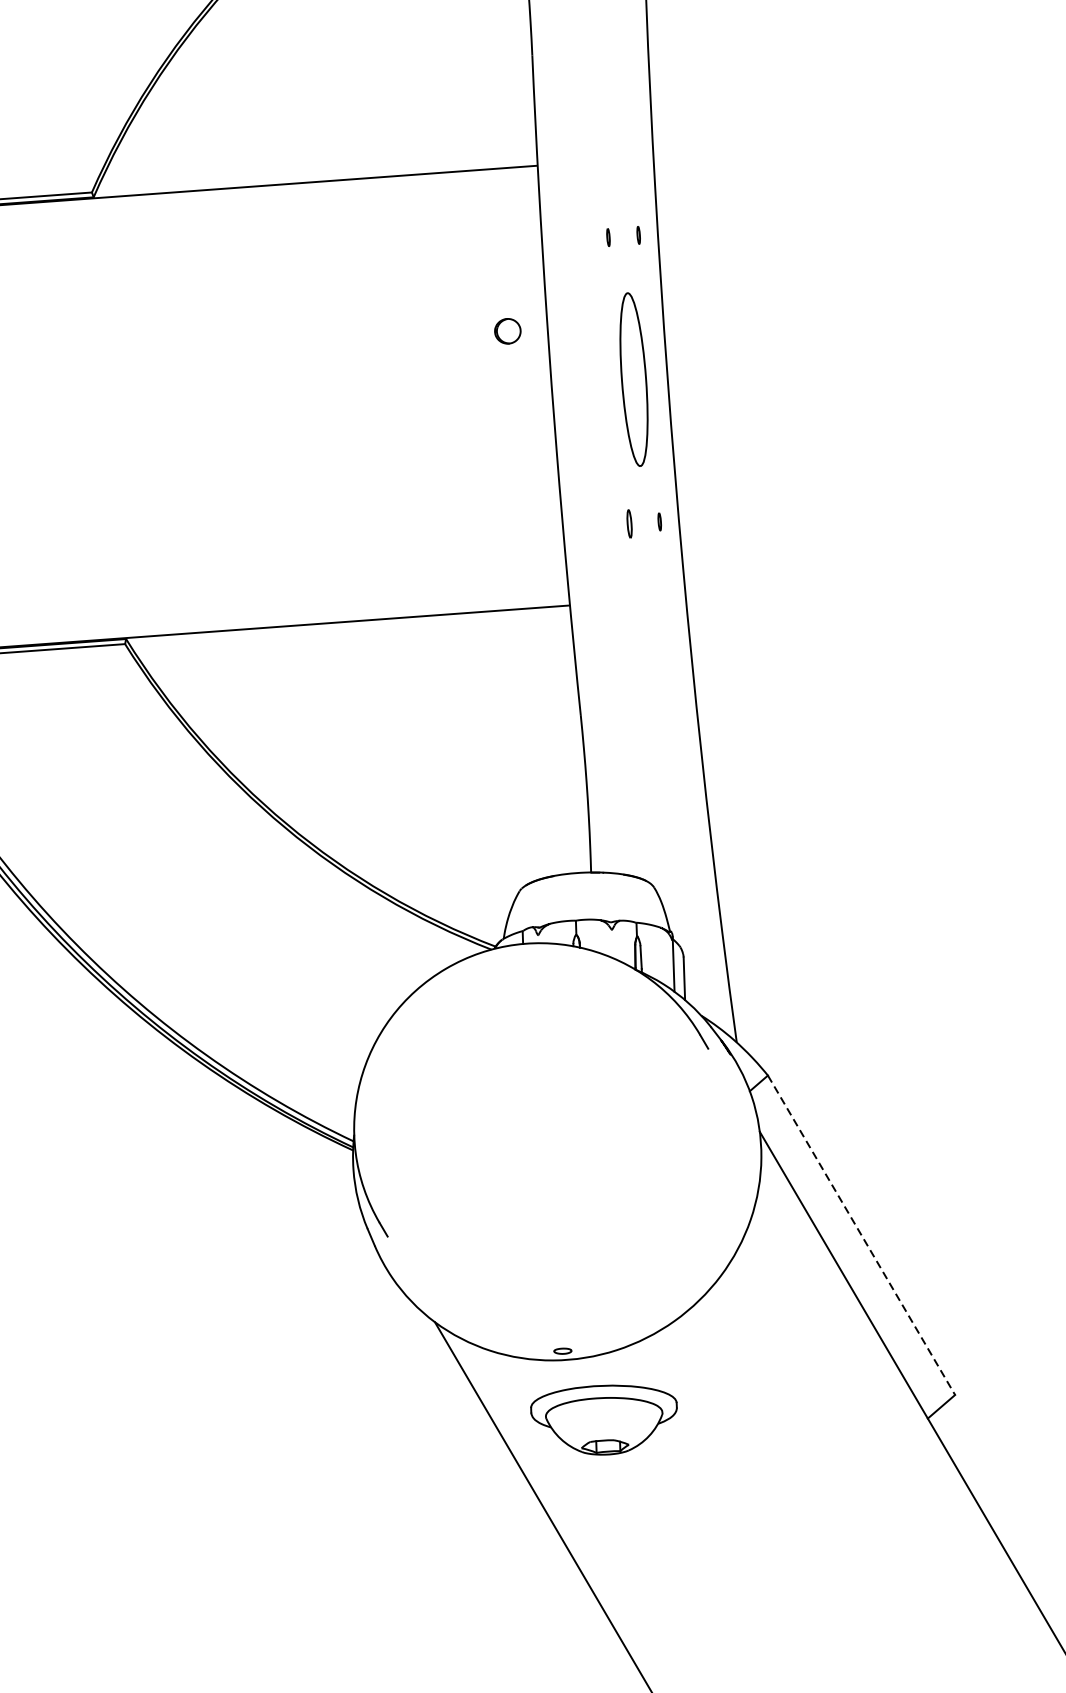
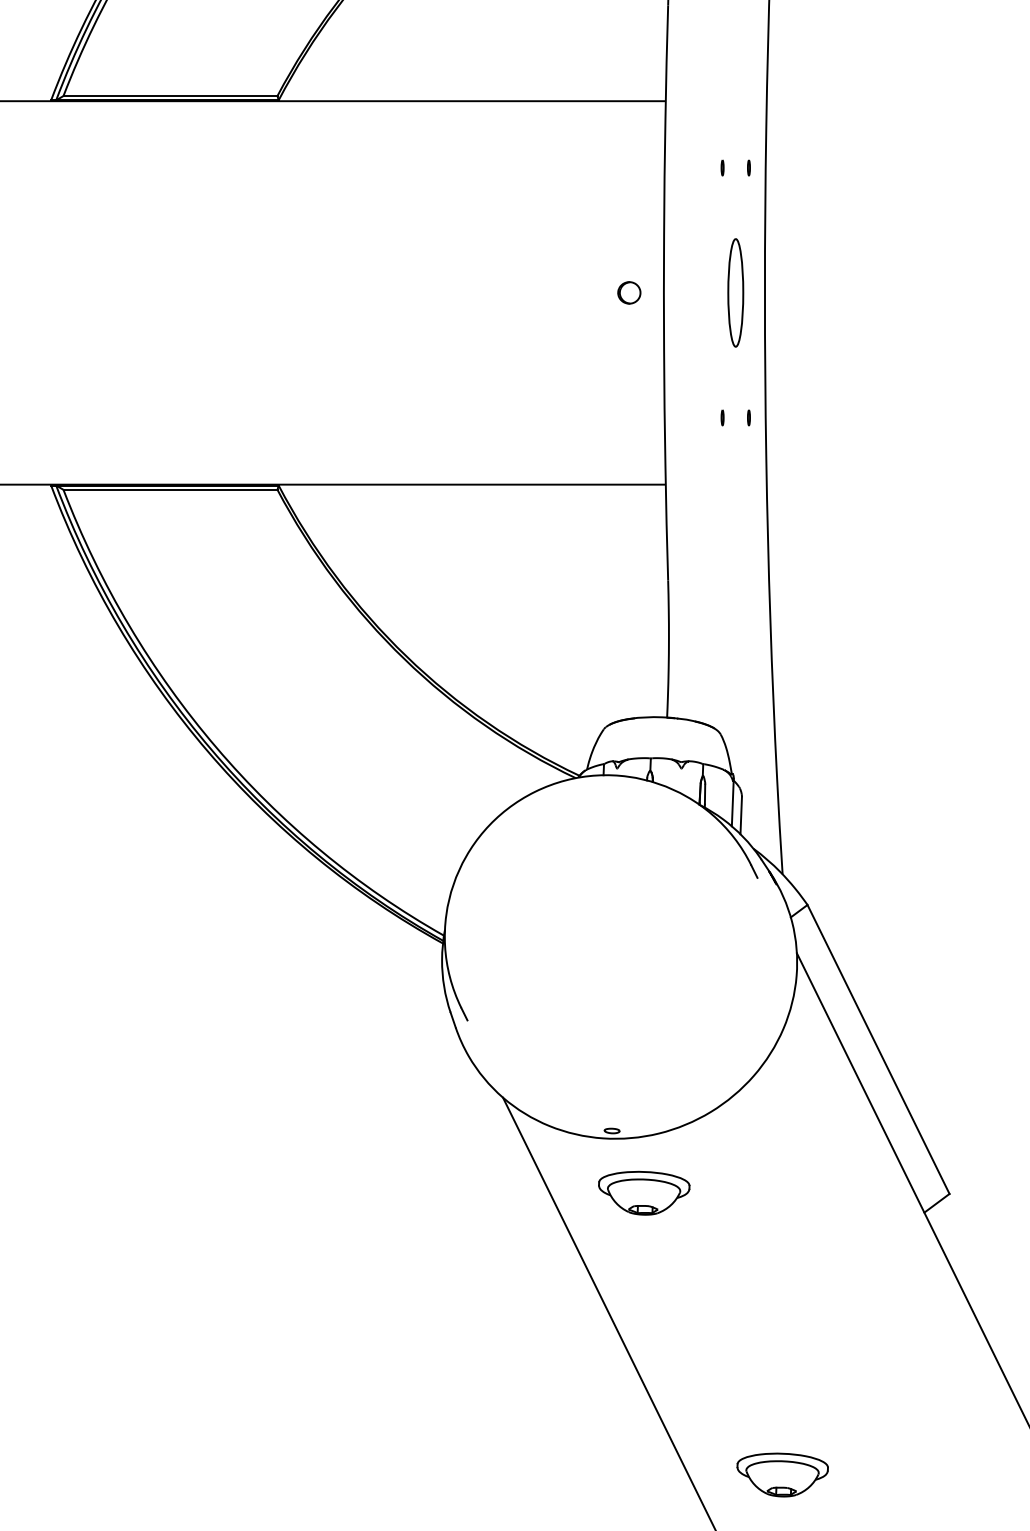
part: (507, 330) -> (629, 292), moved
part: (633, 379) -> (735, 292), size x0.71
part: (629, 523) -> (722, 417), size x0.62
line: (861, 1235) -> (878, 1049), dashed -> solid
part: (605, 1419) -> (644, 1192), size x0.71

